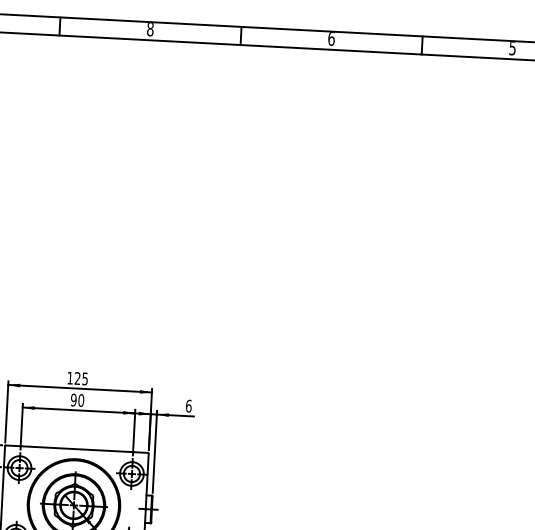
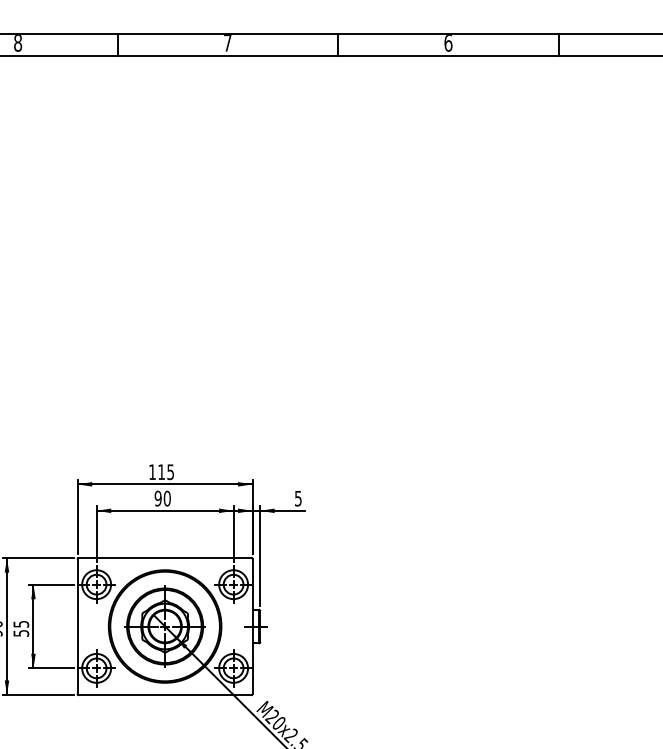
text: (150, 29) -> (227, 43), 8 -> 7
text: (77, 378) -> (161, 471), 125 -> 115
text: (188, 406) -> (297, 498), 6 -> 5

